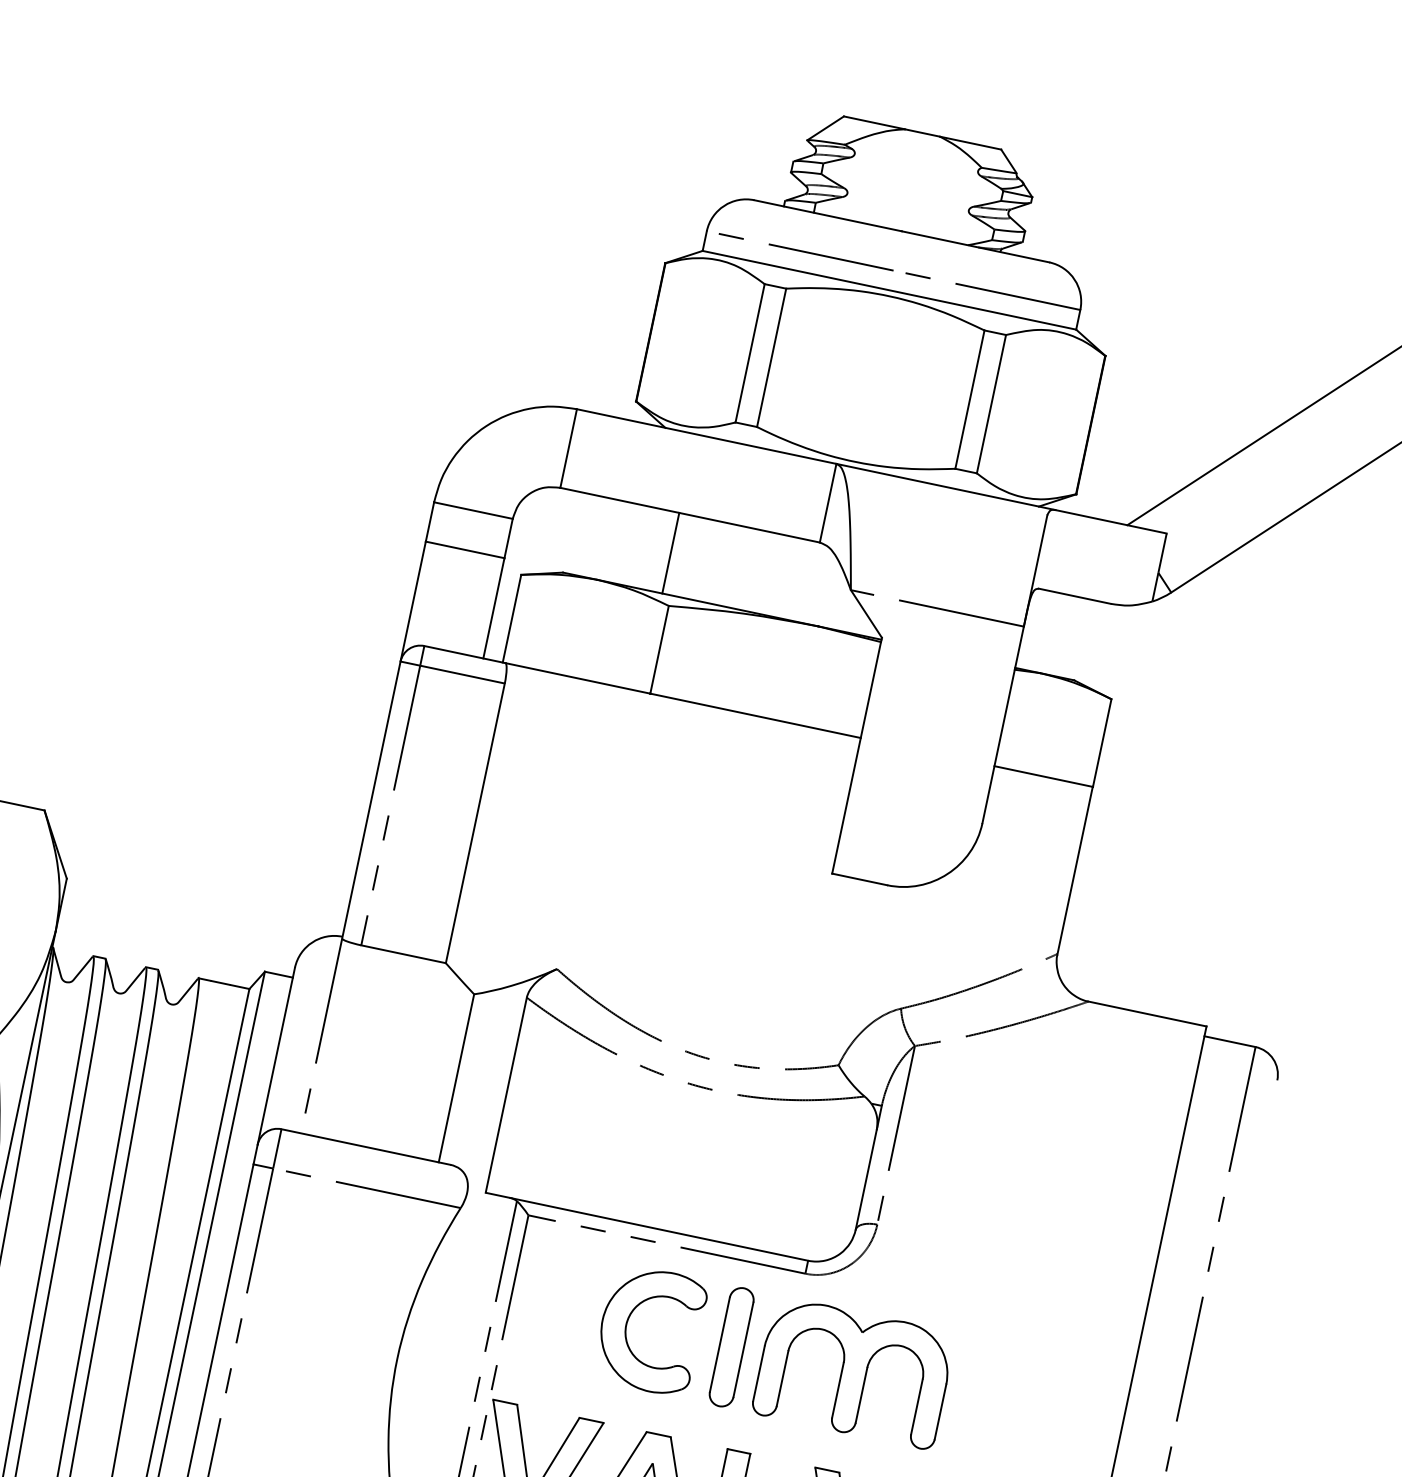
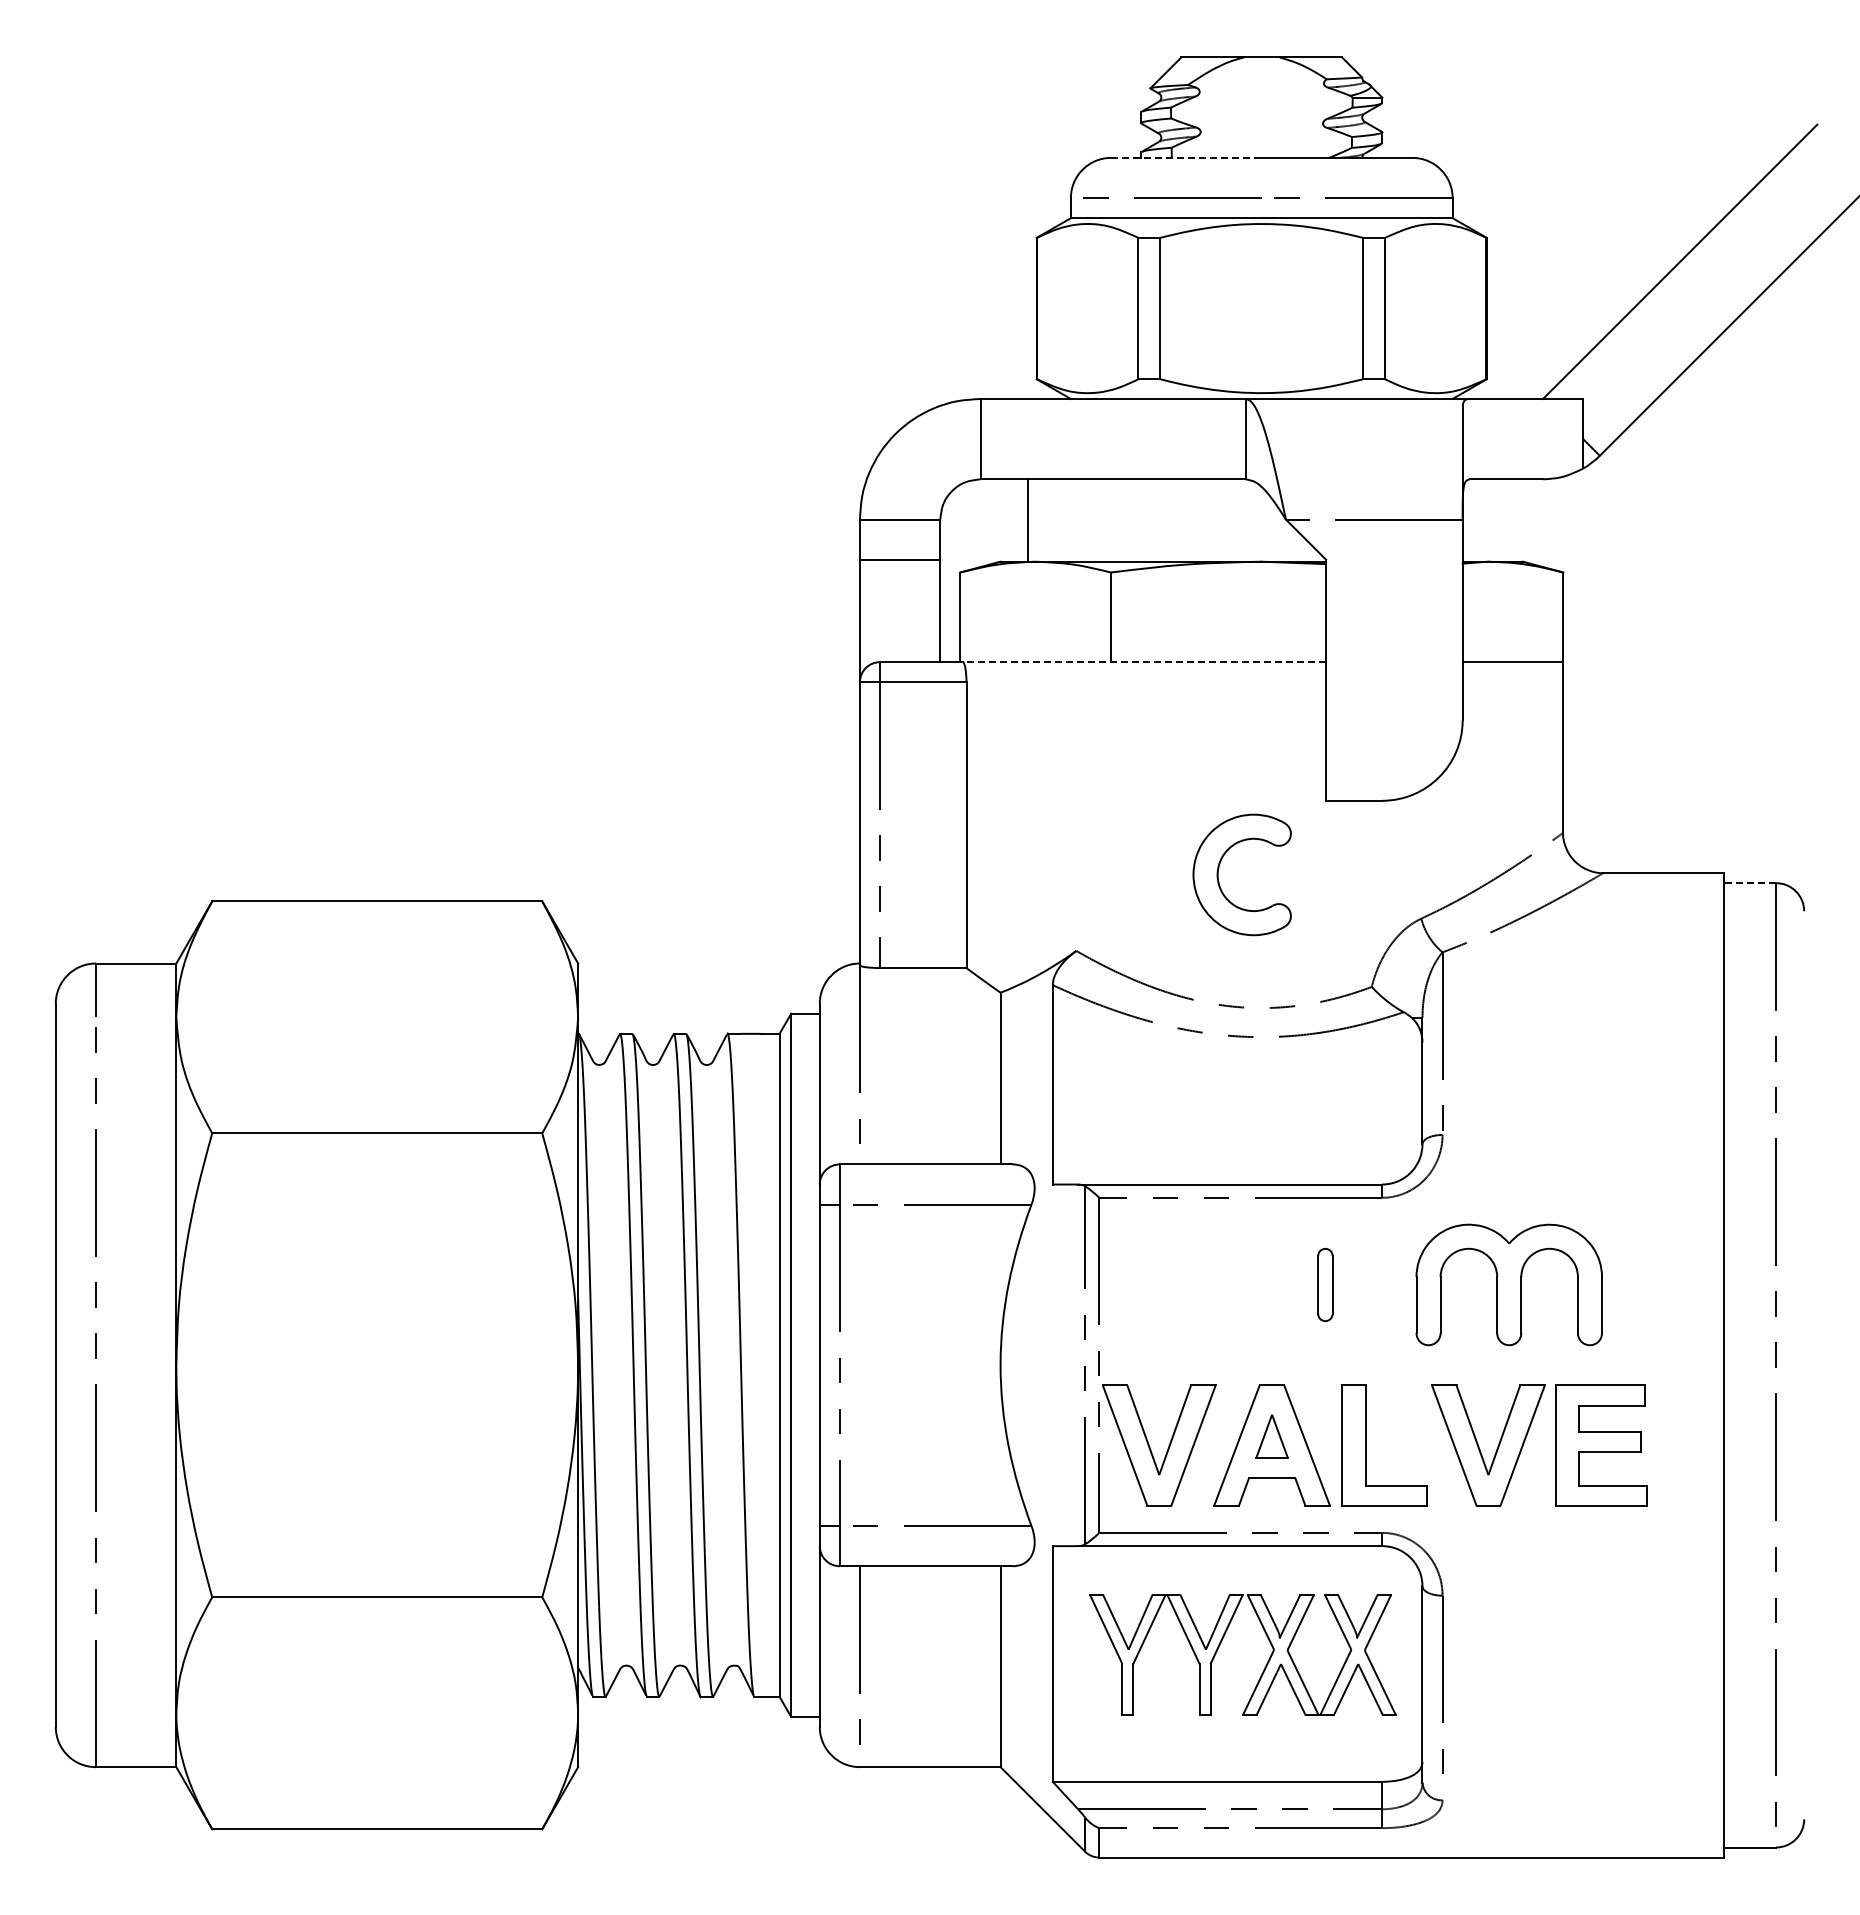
line: (828, 215) -> (1186, 157), solid -> dashed
line: (671, 553) -> (1028, 520), moved
line: (683, 700) -> (1144, 662), solid -> dashed
line: (1229, 1041) -> (1749, 883), solid -> dashed
part: (629, 1319) -> (1219, 868), moved
part: (731, 1346) -> (1325, 1284), size x0.6
part: (853, 1372) -> (1508, 1284), moved

